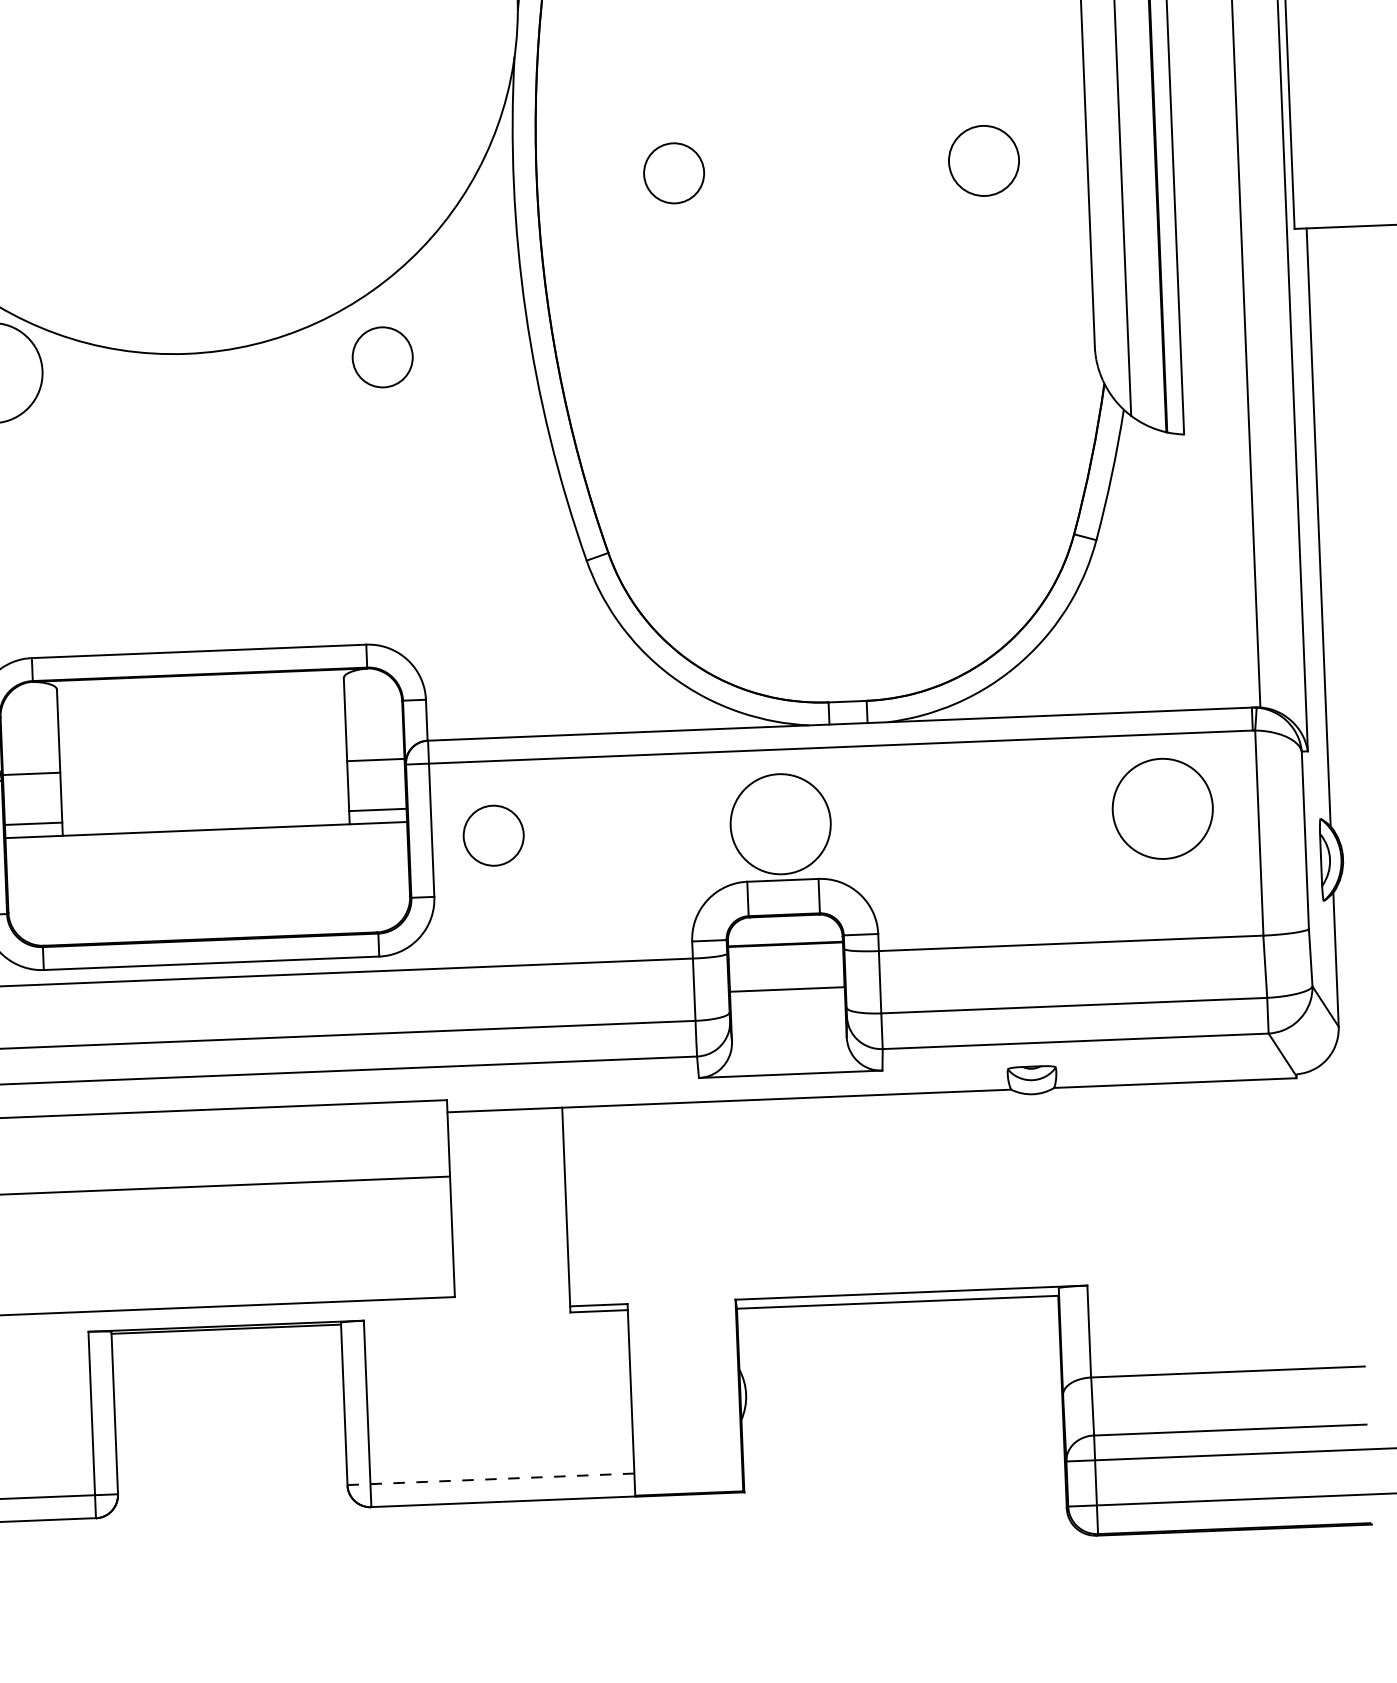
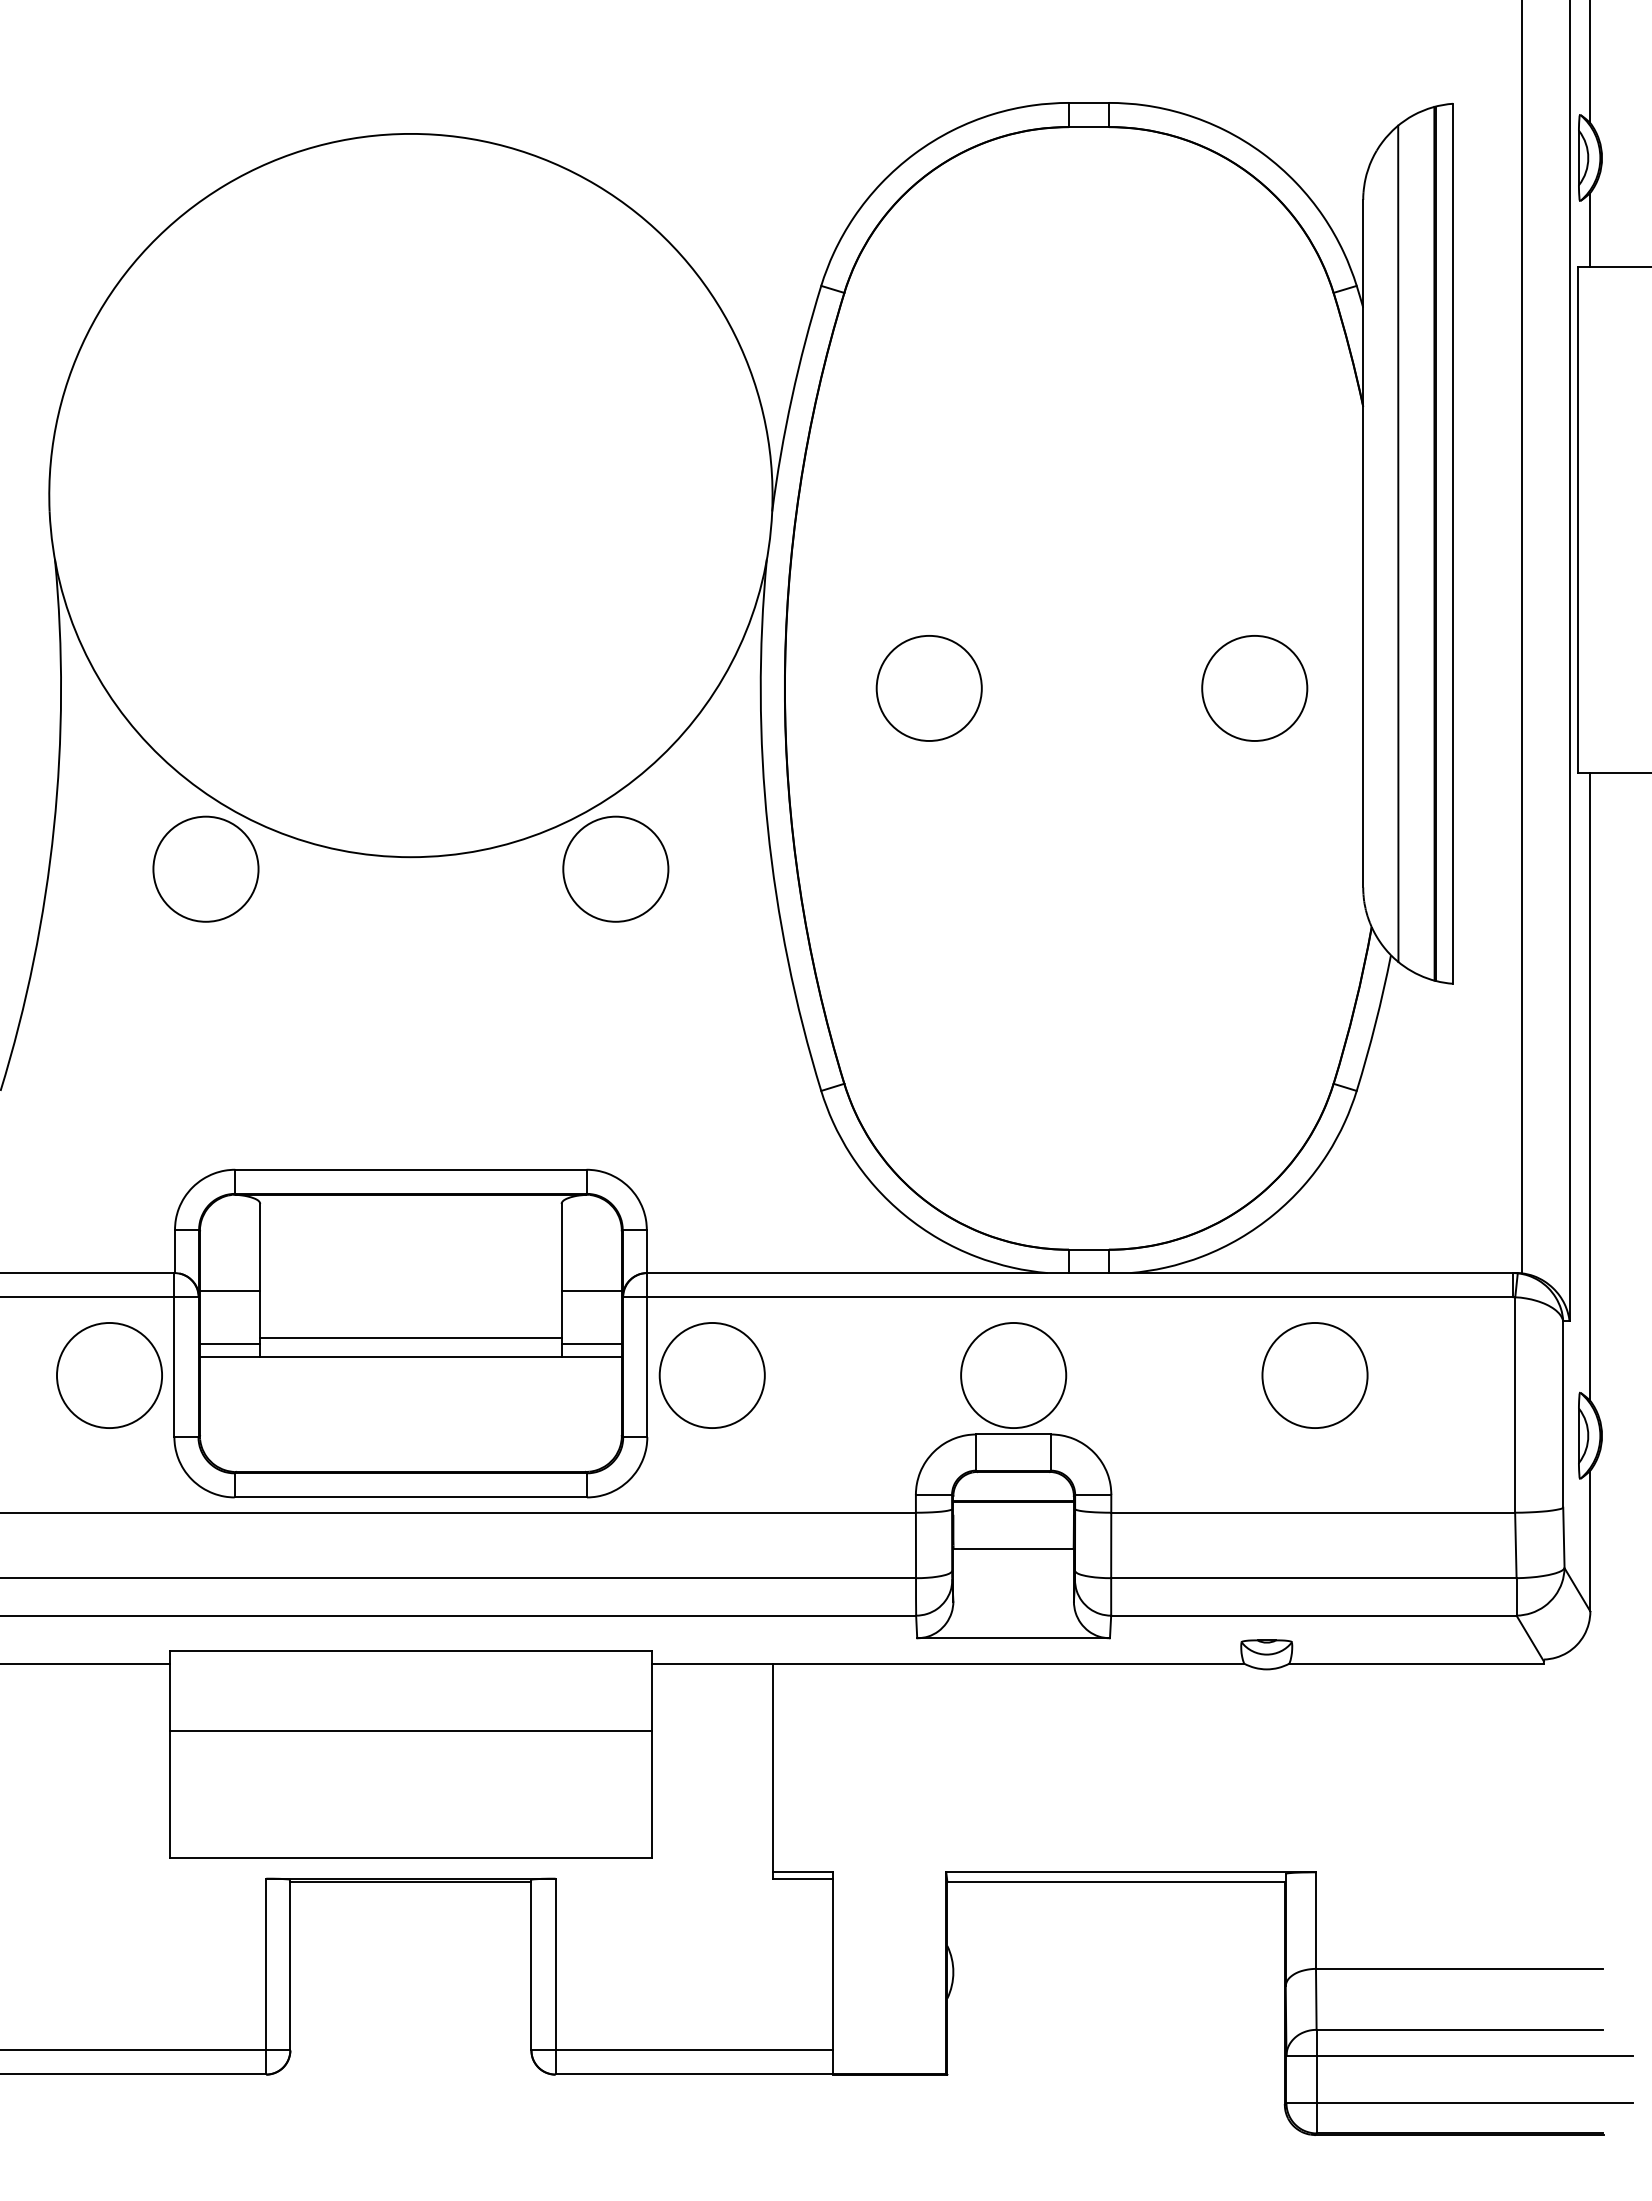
circle: (983, 161) -> (1254, 688), size x1.43
circle: (673, 172) -> (928, 687), size x1.67
circle: (382, 356) -> (615, 868), size x1.67
circle: (1162, 808) -> (1314, 1375), moved
line: (205, 812) -> (410, 1338), added
circle: (493, 835) -> (711, 1375), size x1.67
line: (491, 1479) -> (682, 2050), dashed -> solid

